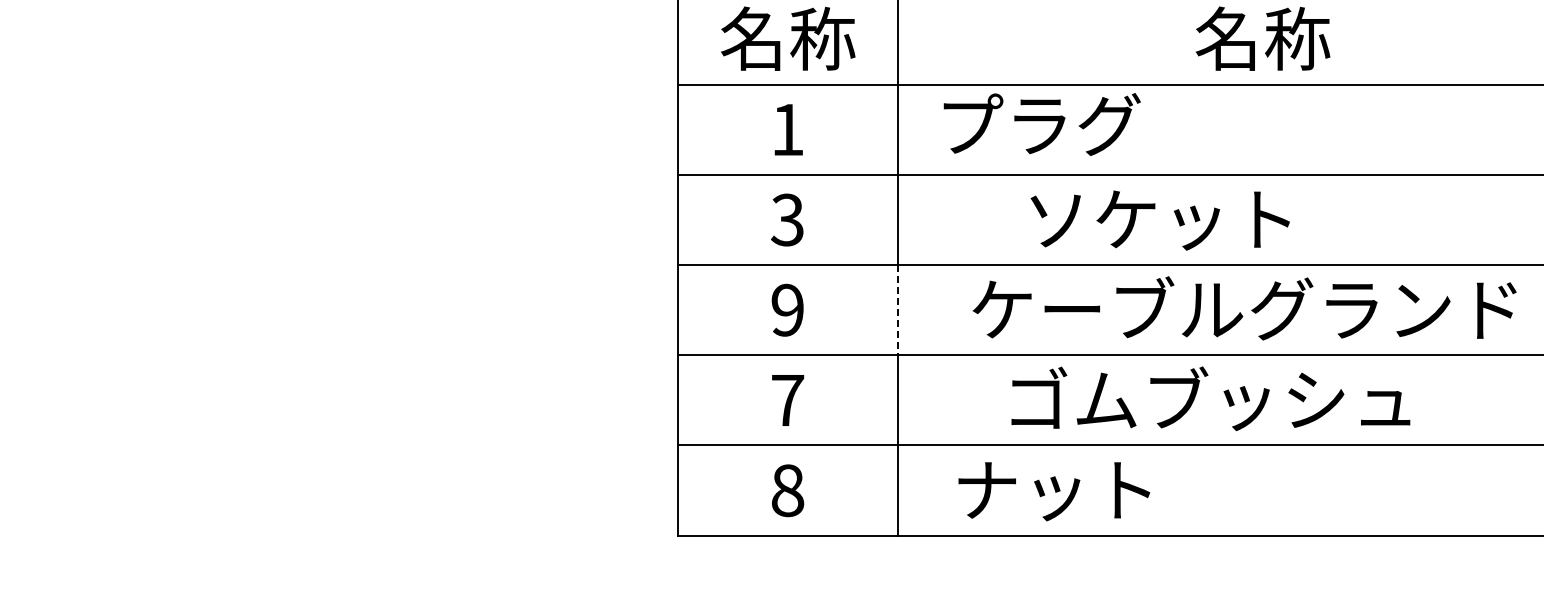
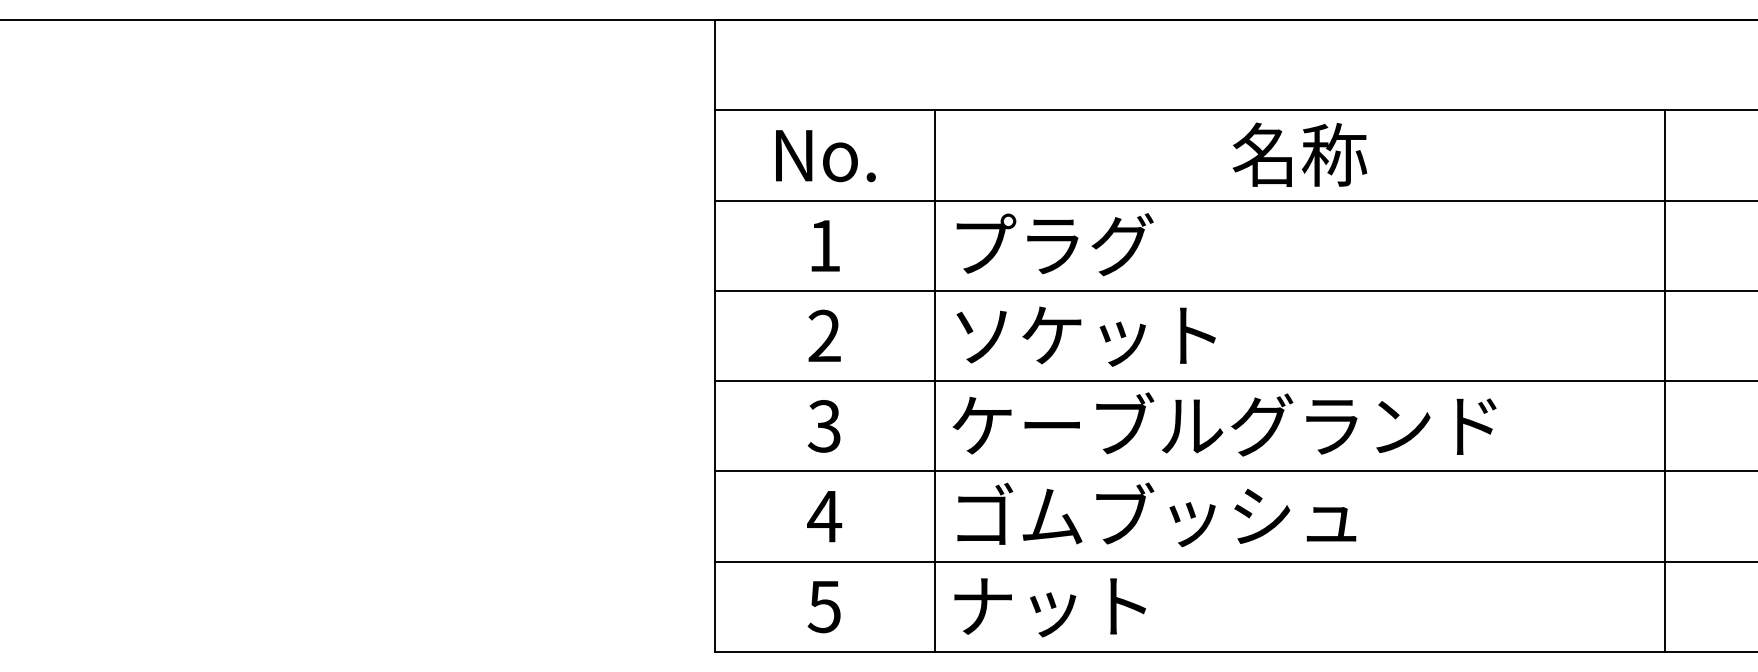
text: (787, 38) -> (824, 154), 名称 -> No.
text: (1041, 124) -> (1054, 244), moved
text: (786, 220) -> (823, 336), 3 -> 2
text: (1159, 220) -> (1085, 336), moved
text: (1244, 308) -> (1224, 424), moved
text: (786, 310) -> (823, 426), 9 -> 3
line: (897, 310) -> (934, 426), dashed -> solid
text: (1210, 398) -> (1156, 514), moved
text: (787, 400) -> (824, 516), 7 -> 4
text: (787, 490) -> (824, 606), 8 -> 5
text: (1053, 491) -> (1049, 607), moved

